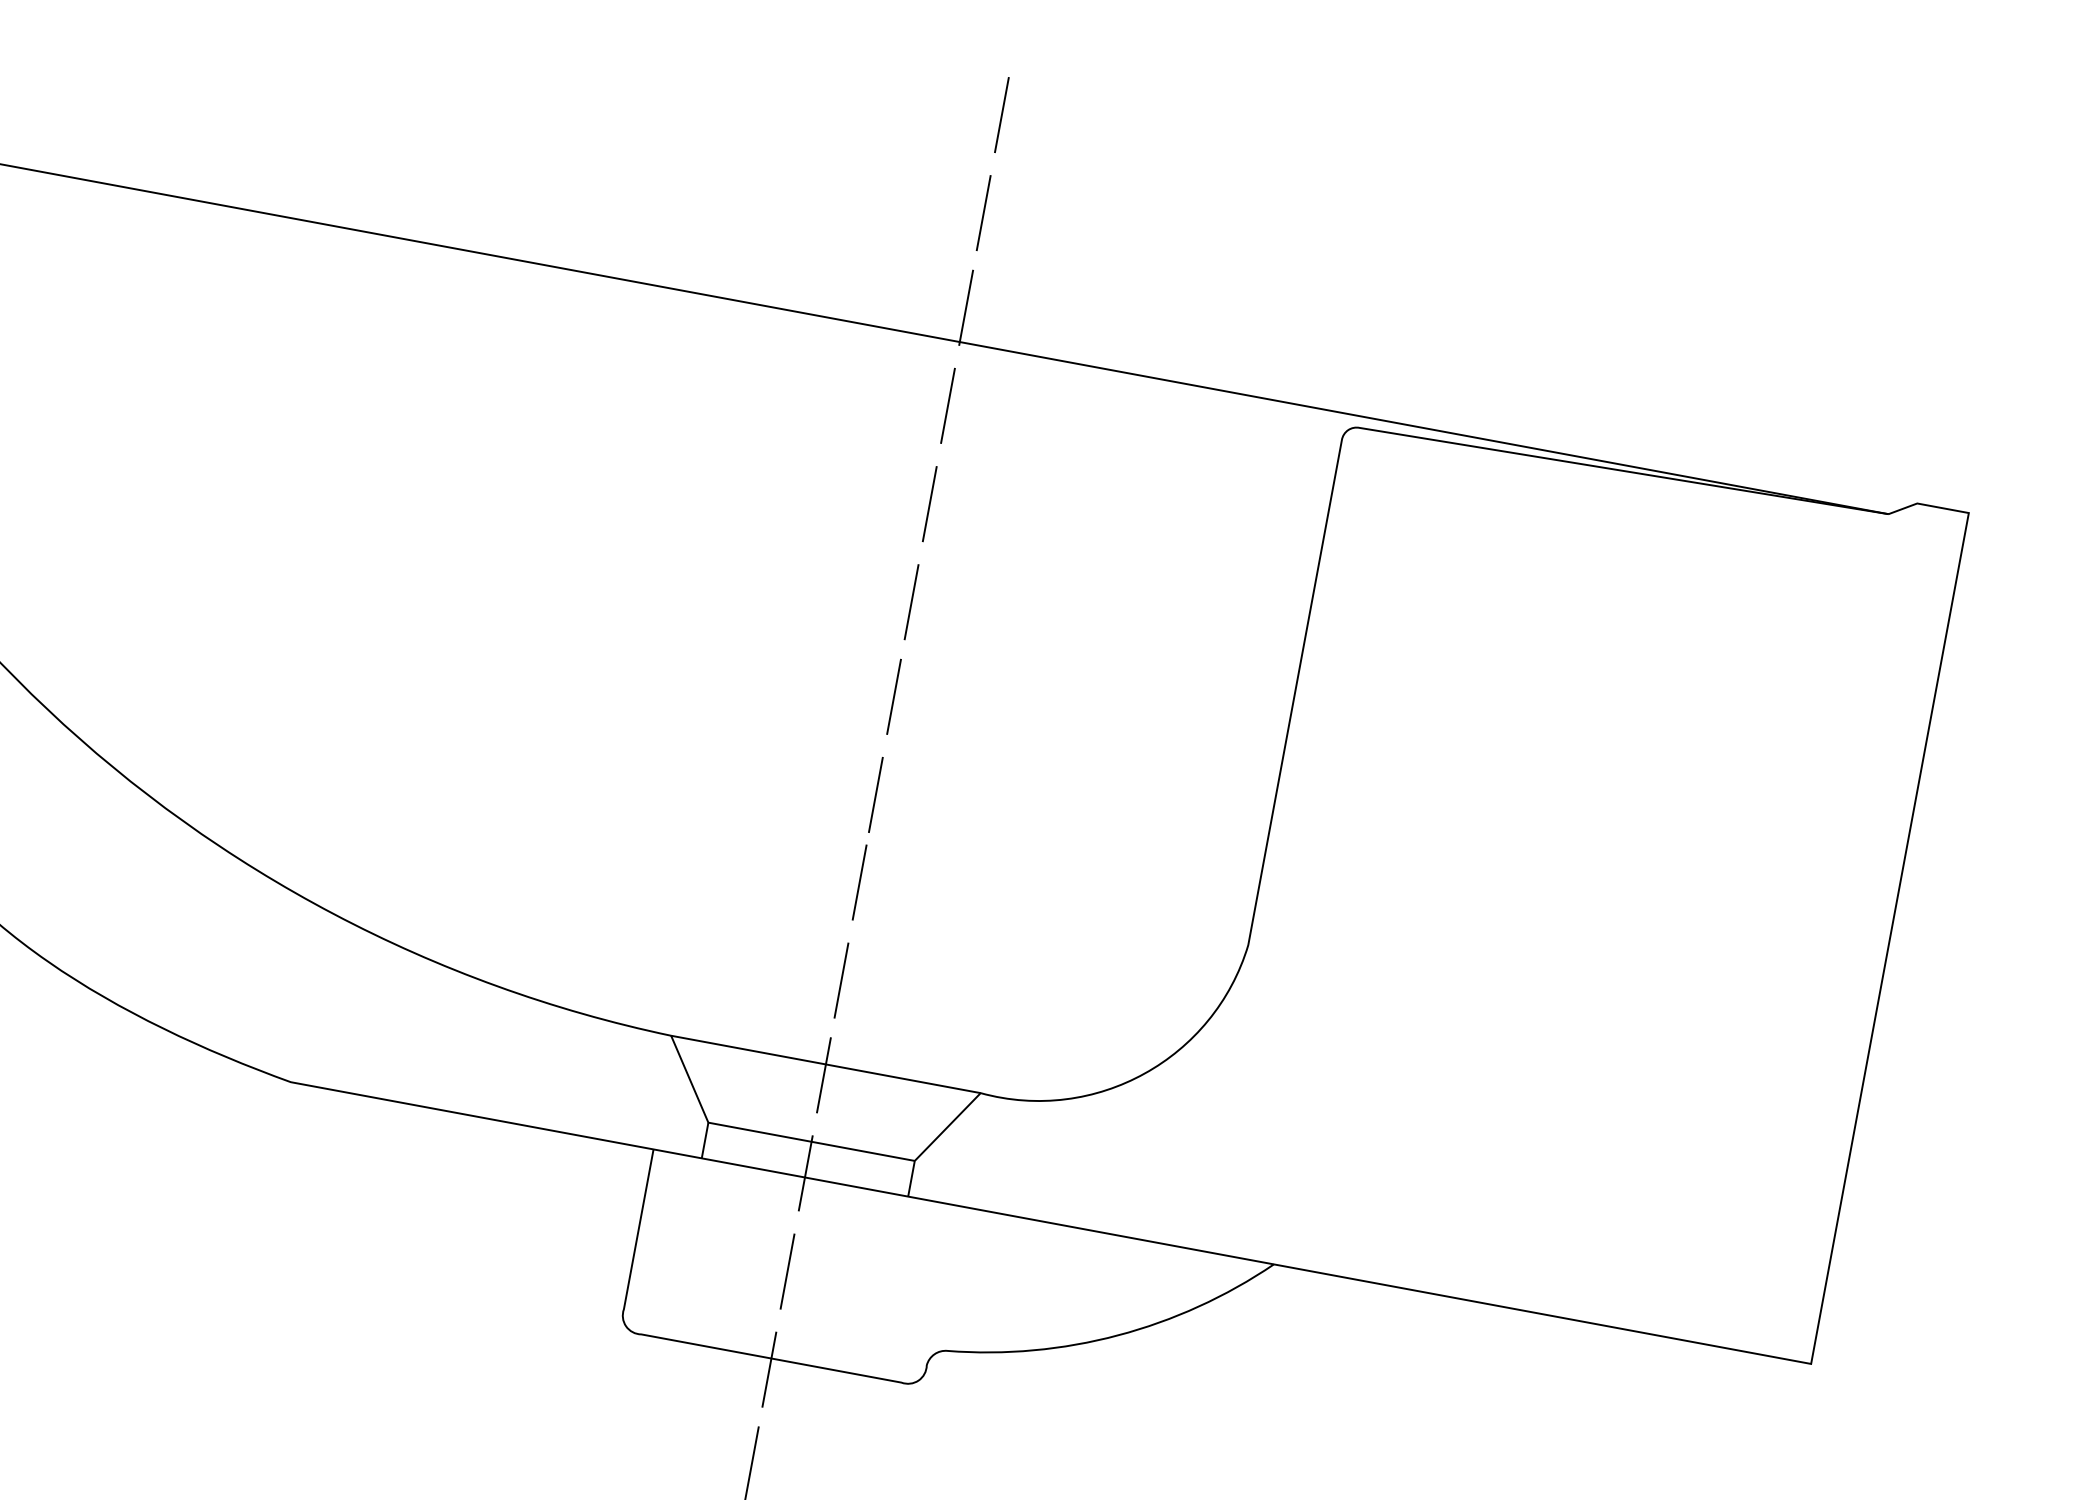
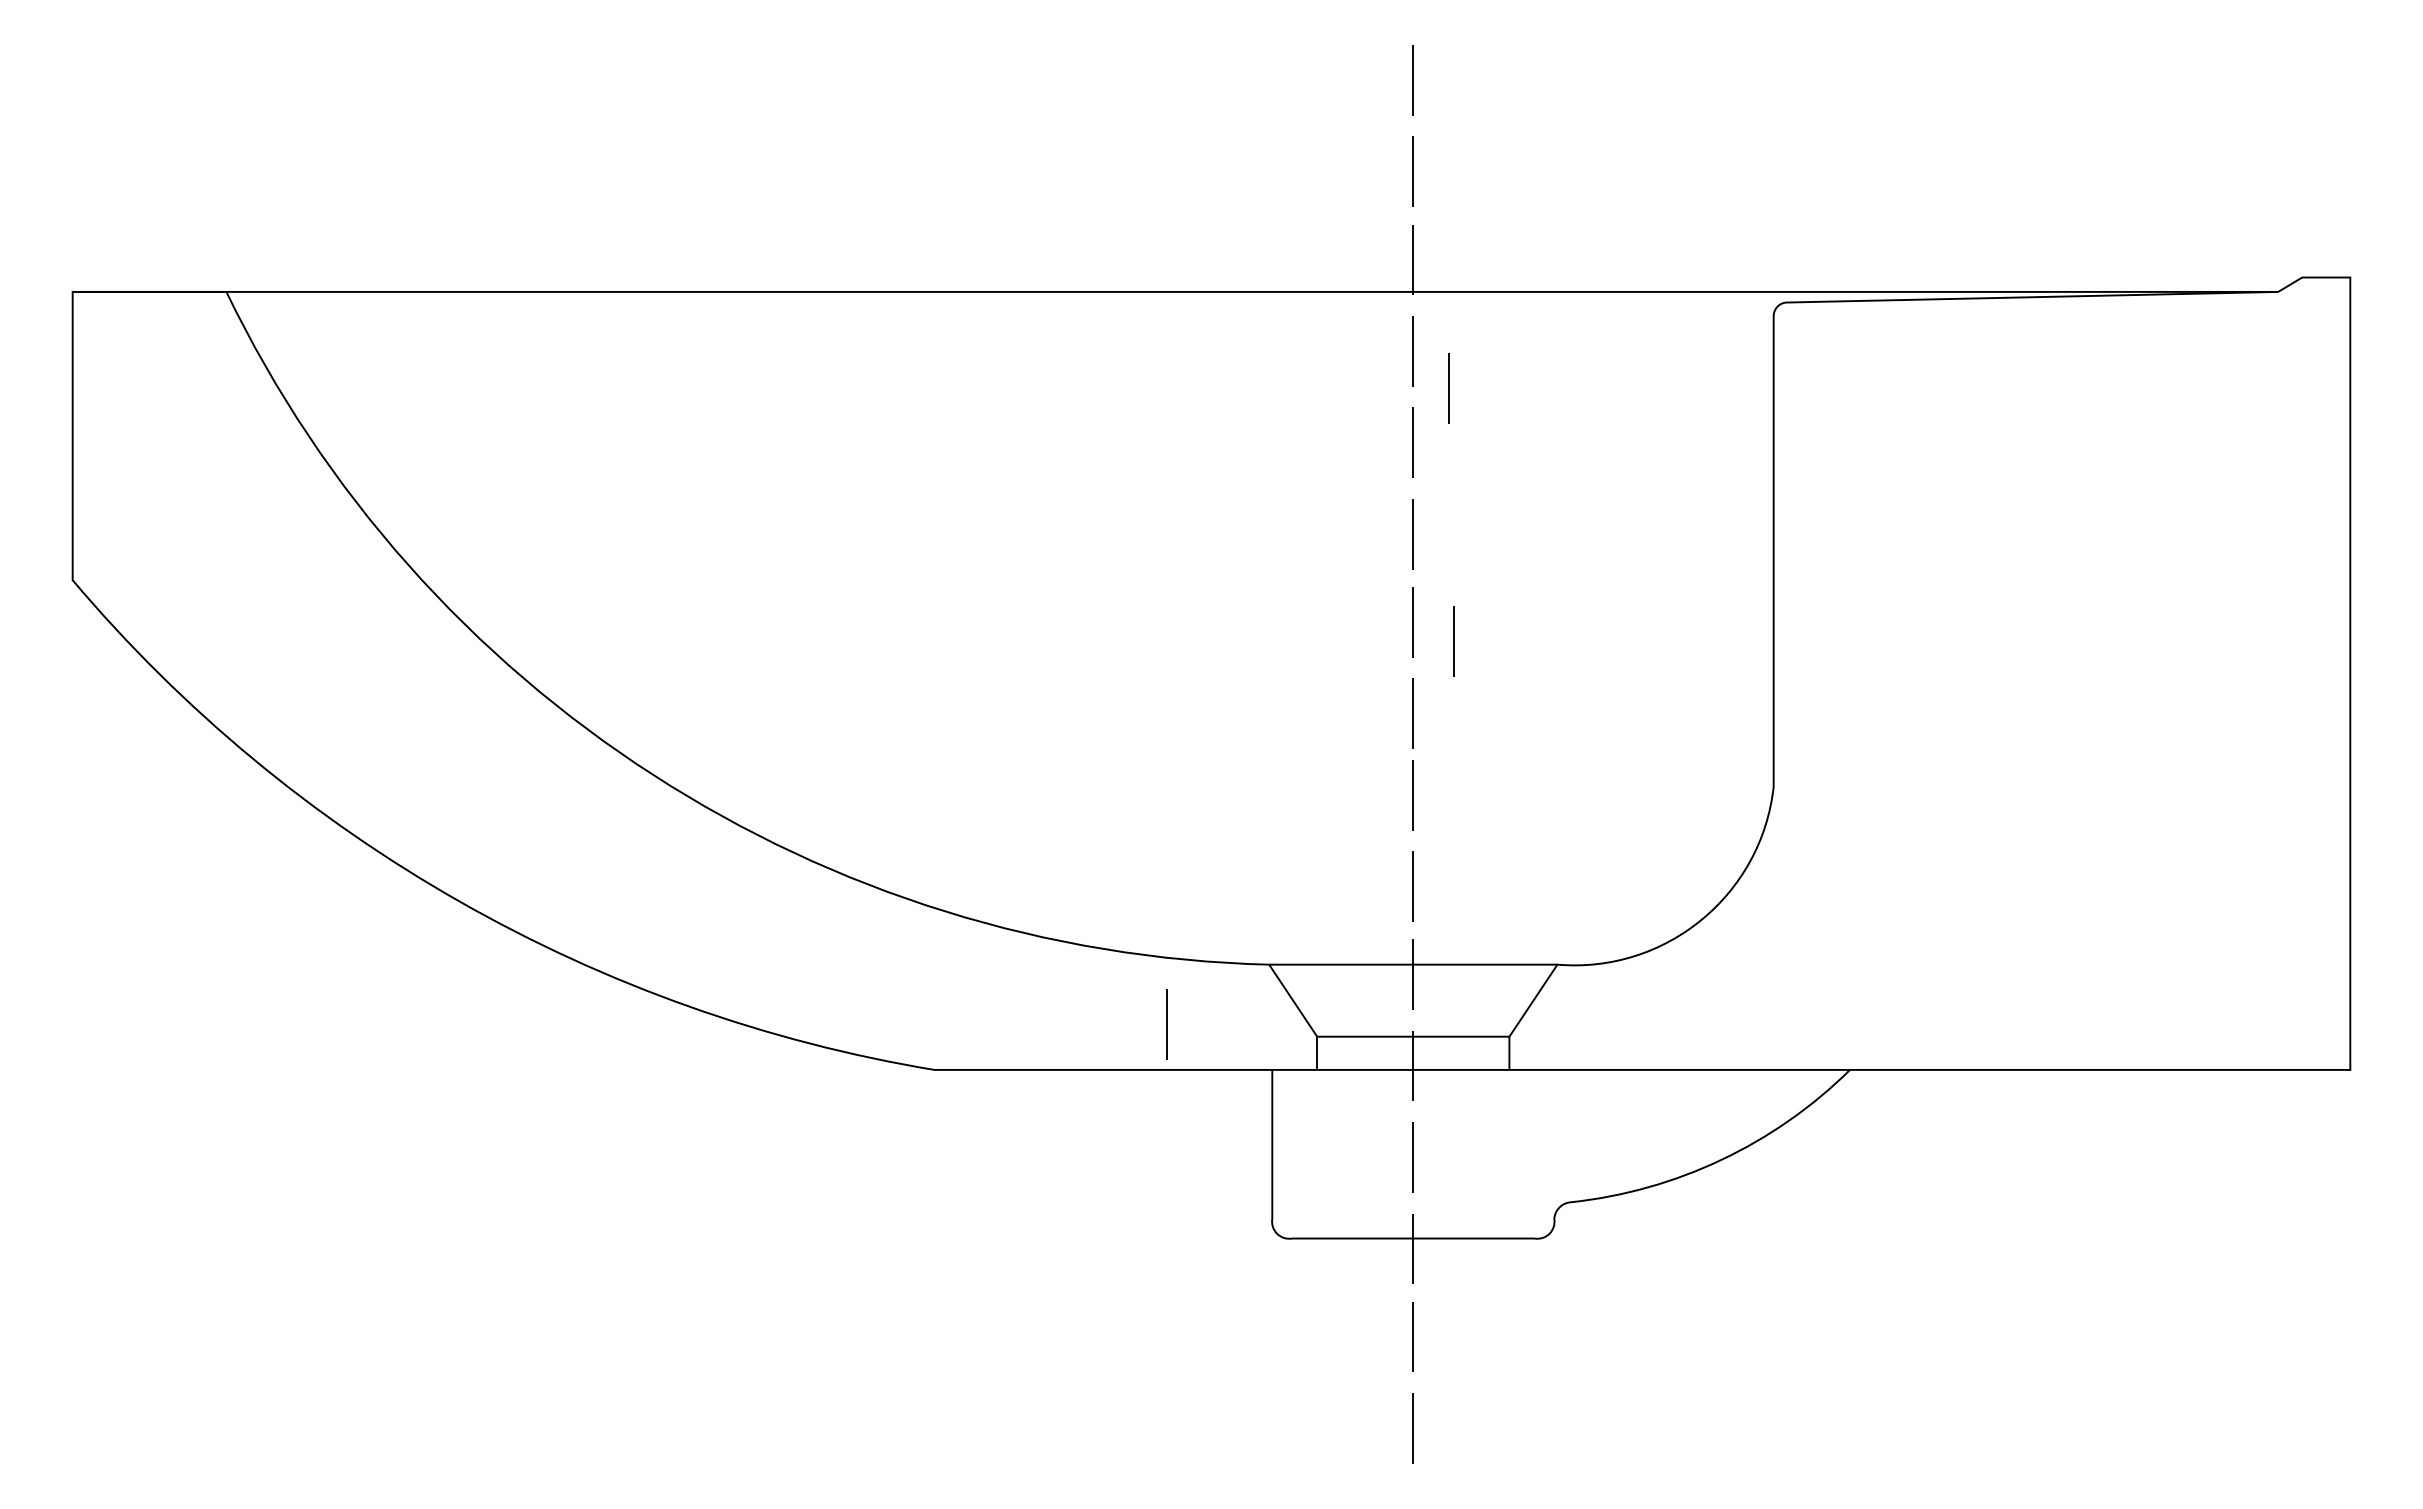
line: (978, 452) -> (1448, 388), added
line: (933, 725) -> (1453, 641), added
line: (548, 1079) -> (1166, 1024), added

